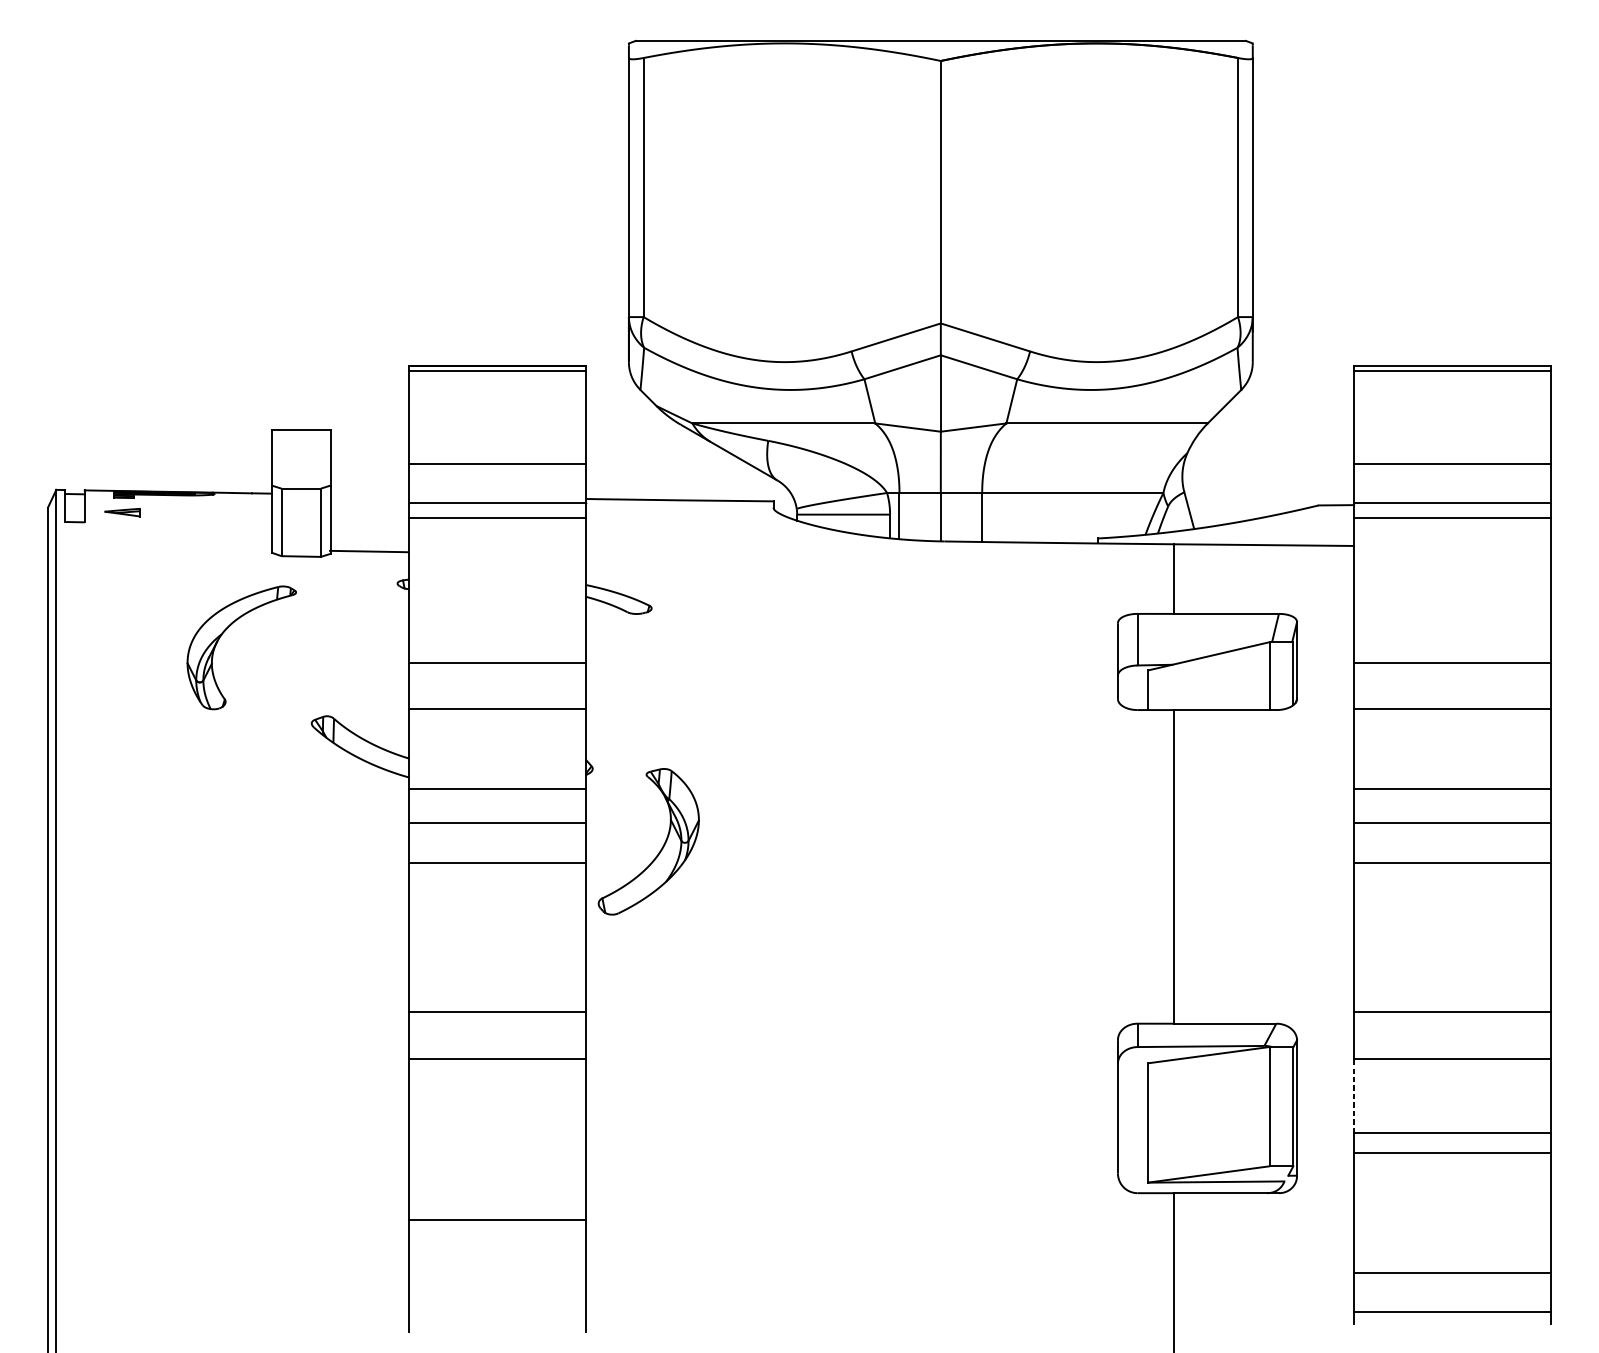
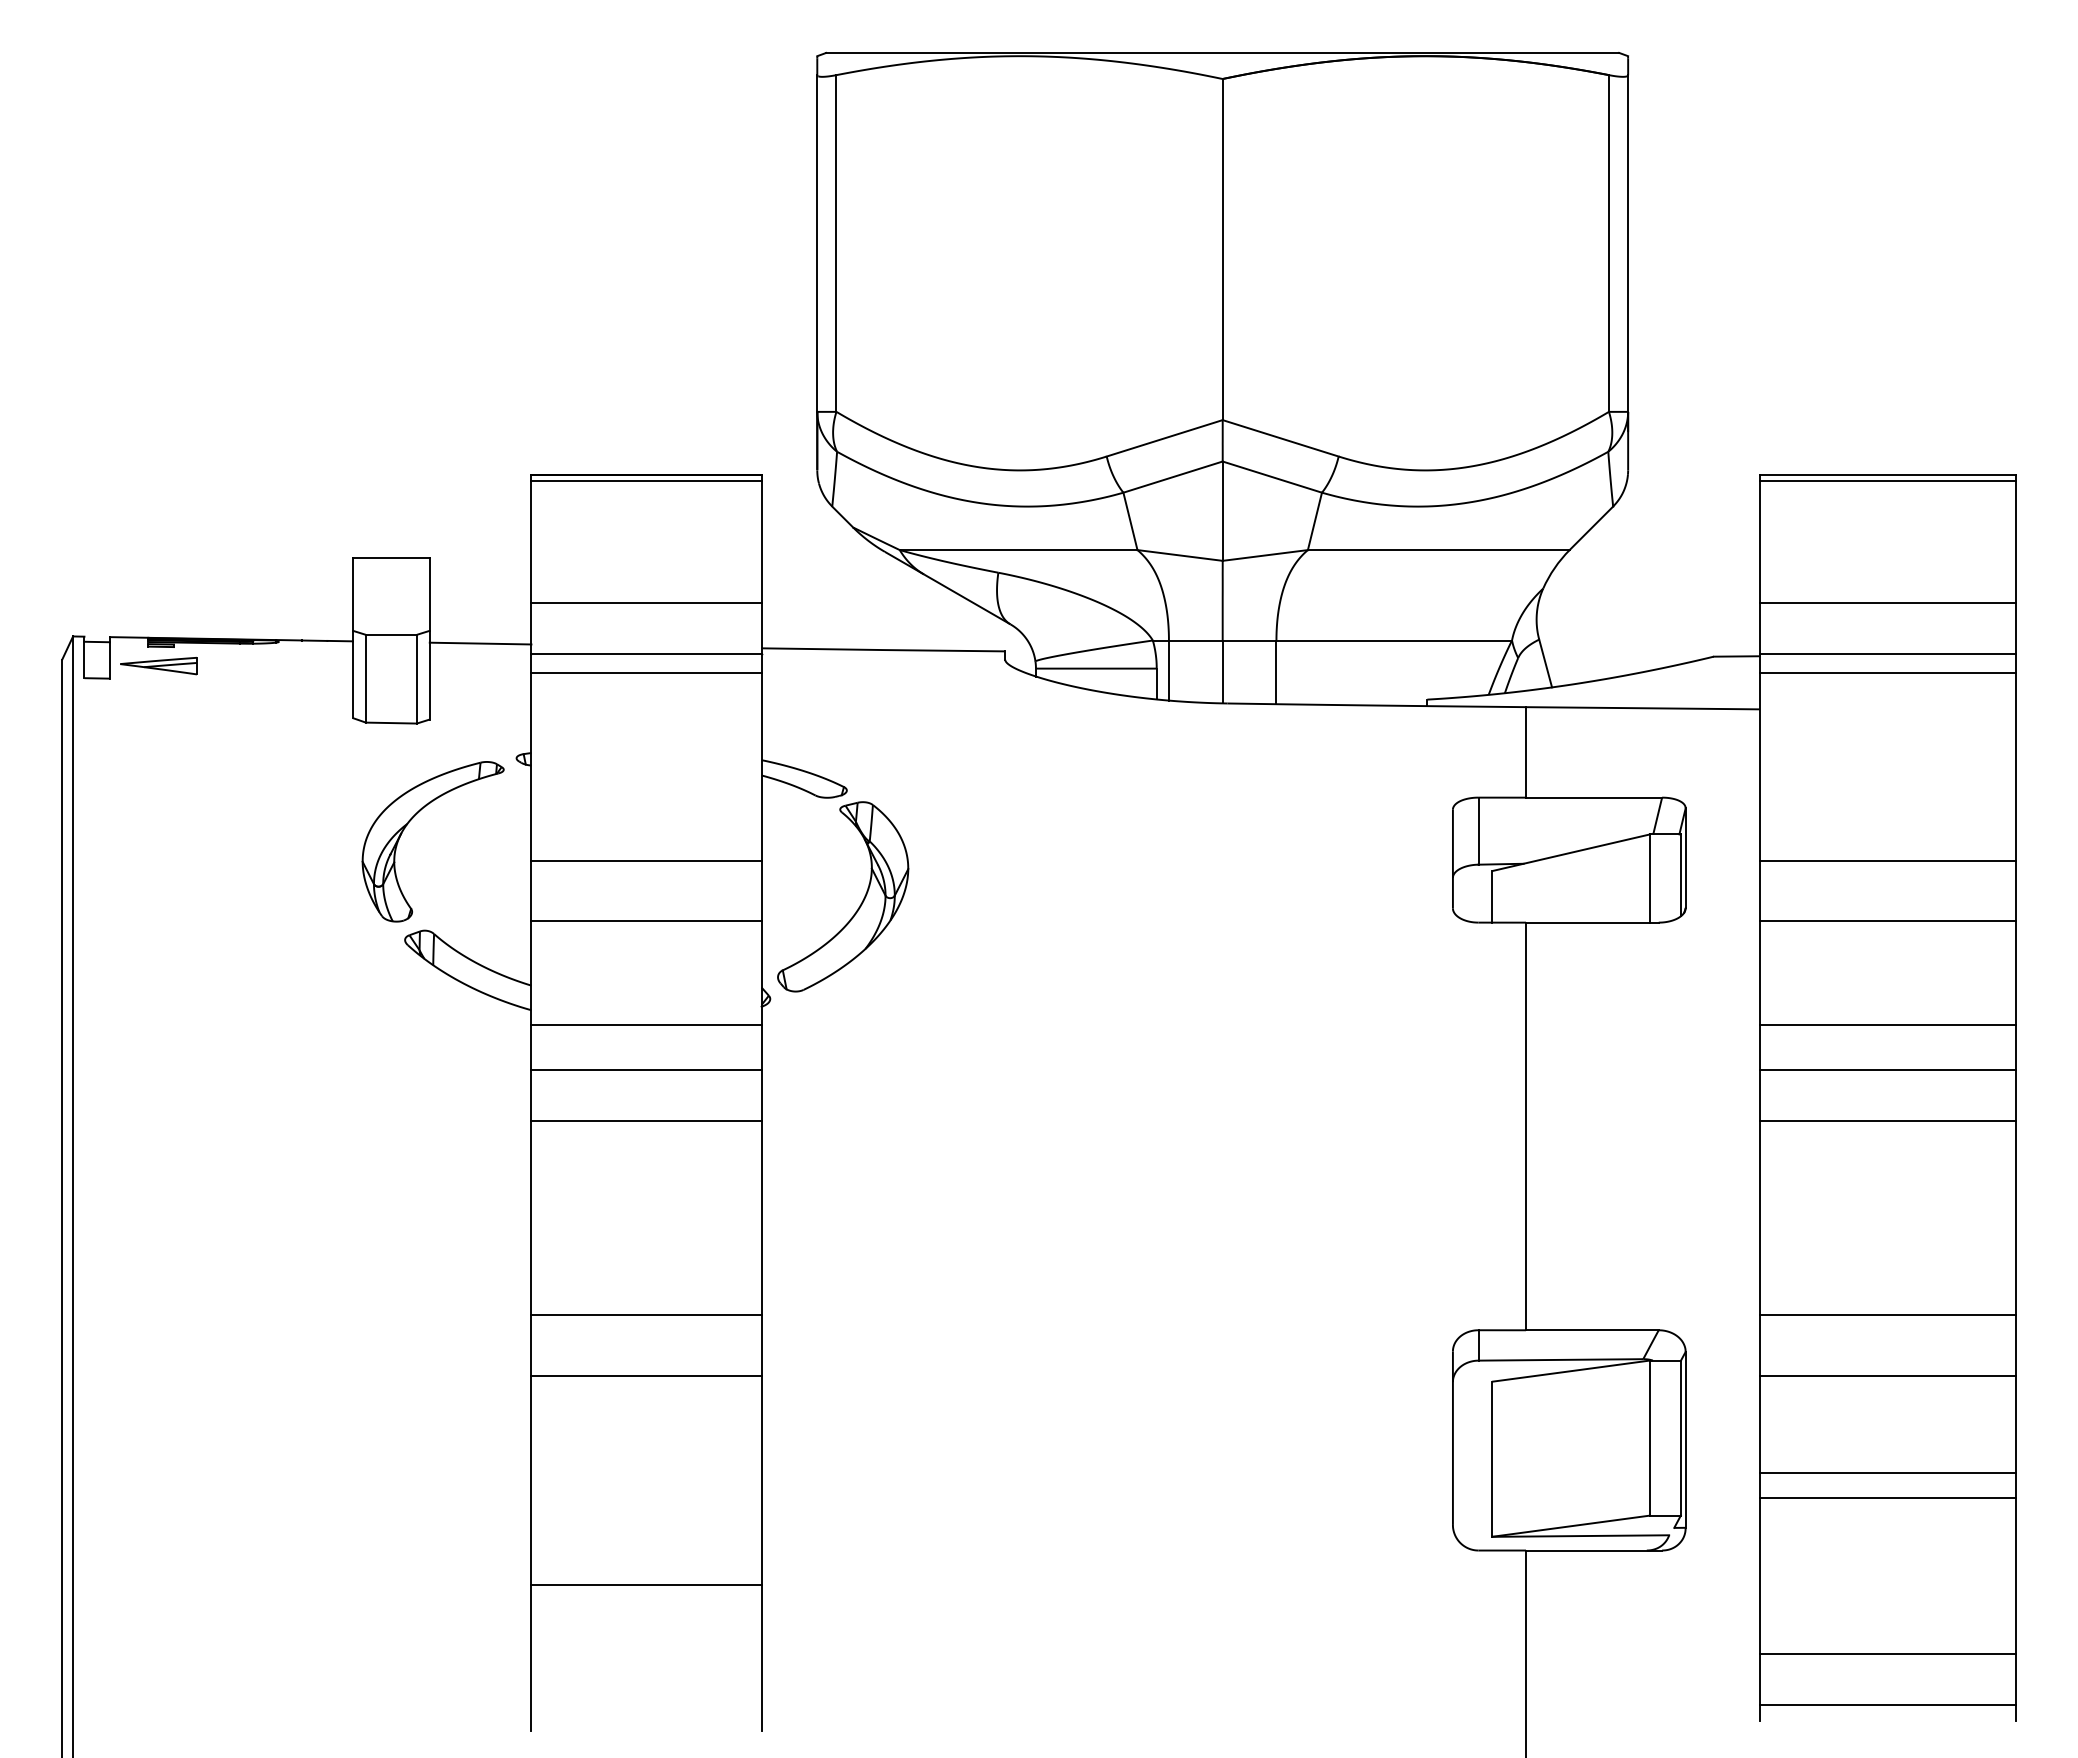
part: (122, 512) -> (158, 665), size x1.67
line: (369, 551) -> (480, 643), moved
part: (222, 634) -> (408, 824), moved
part: (661, 848) -> (859, 905), moved
line: (1353, 1095) -> (1759, 1423), dashed -> solid

